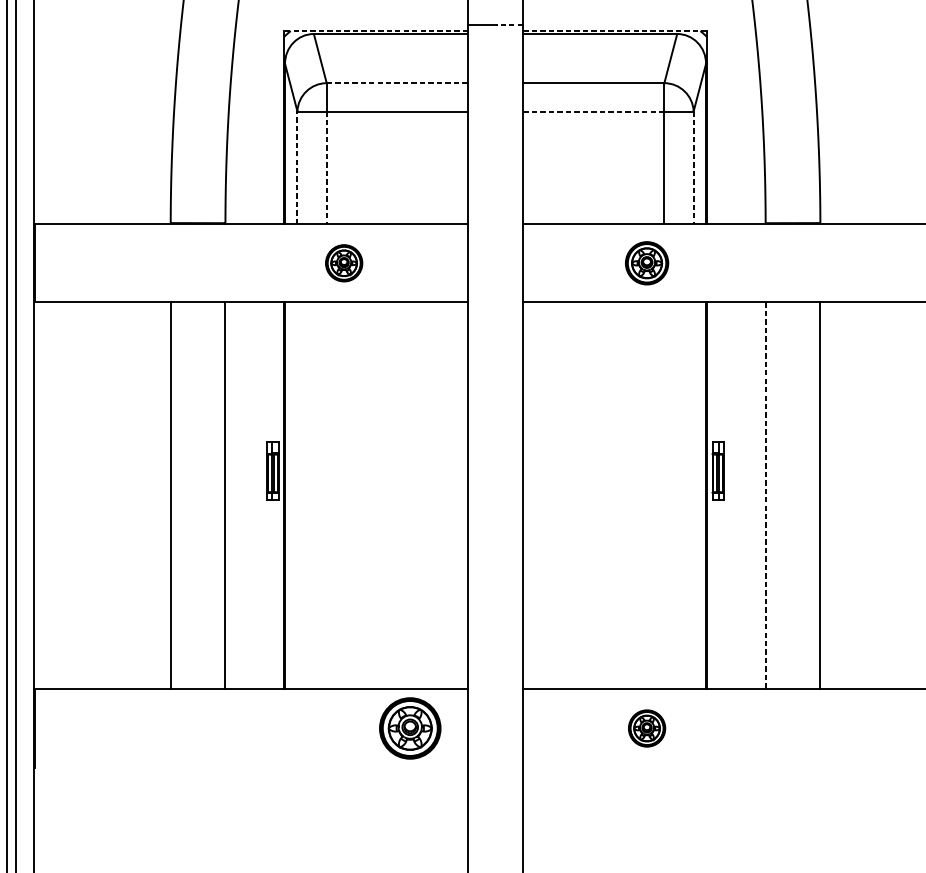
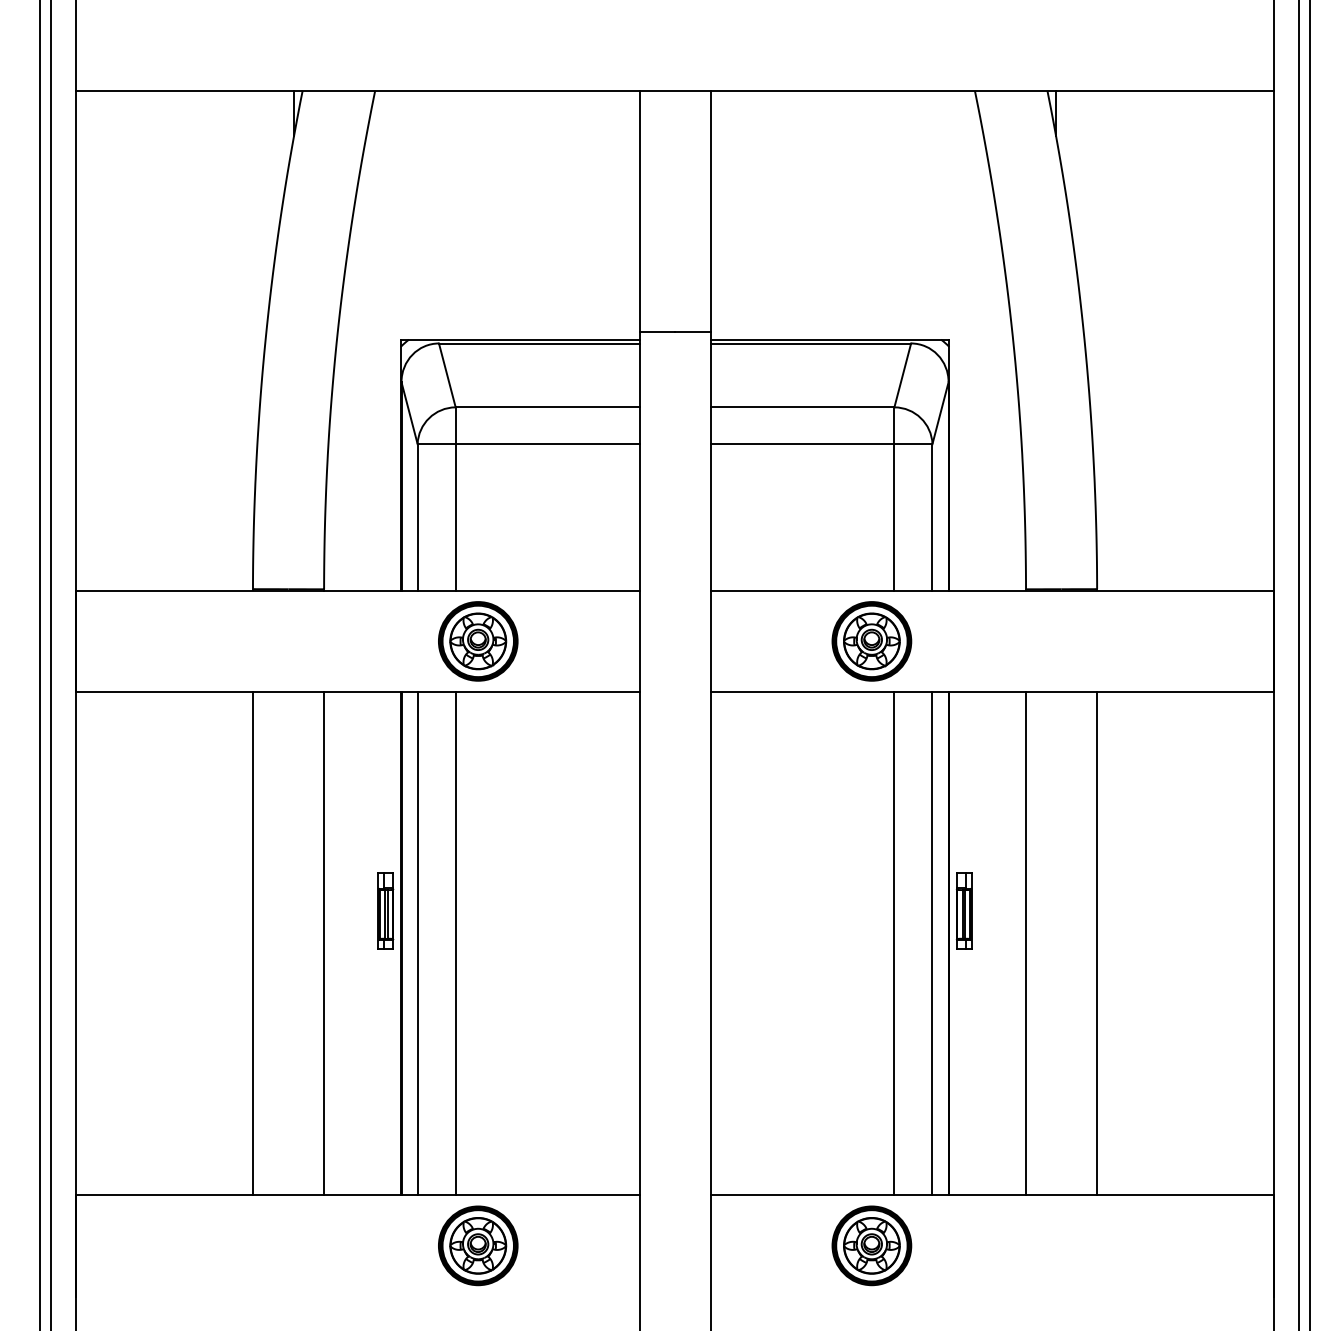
line: (508, 24) -> (692, 331), dashed -> solid
line: (375, 30) -> (519, 339), dashed -> solid
line: (614, 30) -> (829, 339), dashed -> solid
line: (397, 83) -> (547, 407), dashed -> solid
line: (593, 111) -> (802, 444), dashed -> solid
line: (297, 167) -> (417, 516), dashed -> solid
line: (326, 167) -> (455, 517), dashed -> solid
line: (693, 167) -> (932, 517), dashed -> solid
part: (344, 263) -> (478, 641), size x1.67
part: (646, 263) -> (871, 641), size x1.43
line: (297, 495) -> (417, 943), added
line: (326, 495) -> (455, 943), added
line: (664, 495) -> (894, 943), added
line: (693, 495) -> (932, 943), added
line: (766, 496) -> (1026, 944), dashed -> solid
part: (410, 728) -> (478, 1245), moved
part: (646, 728) -> (871, 1245), size x1.67

